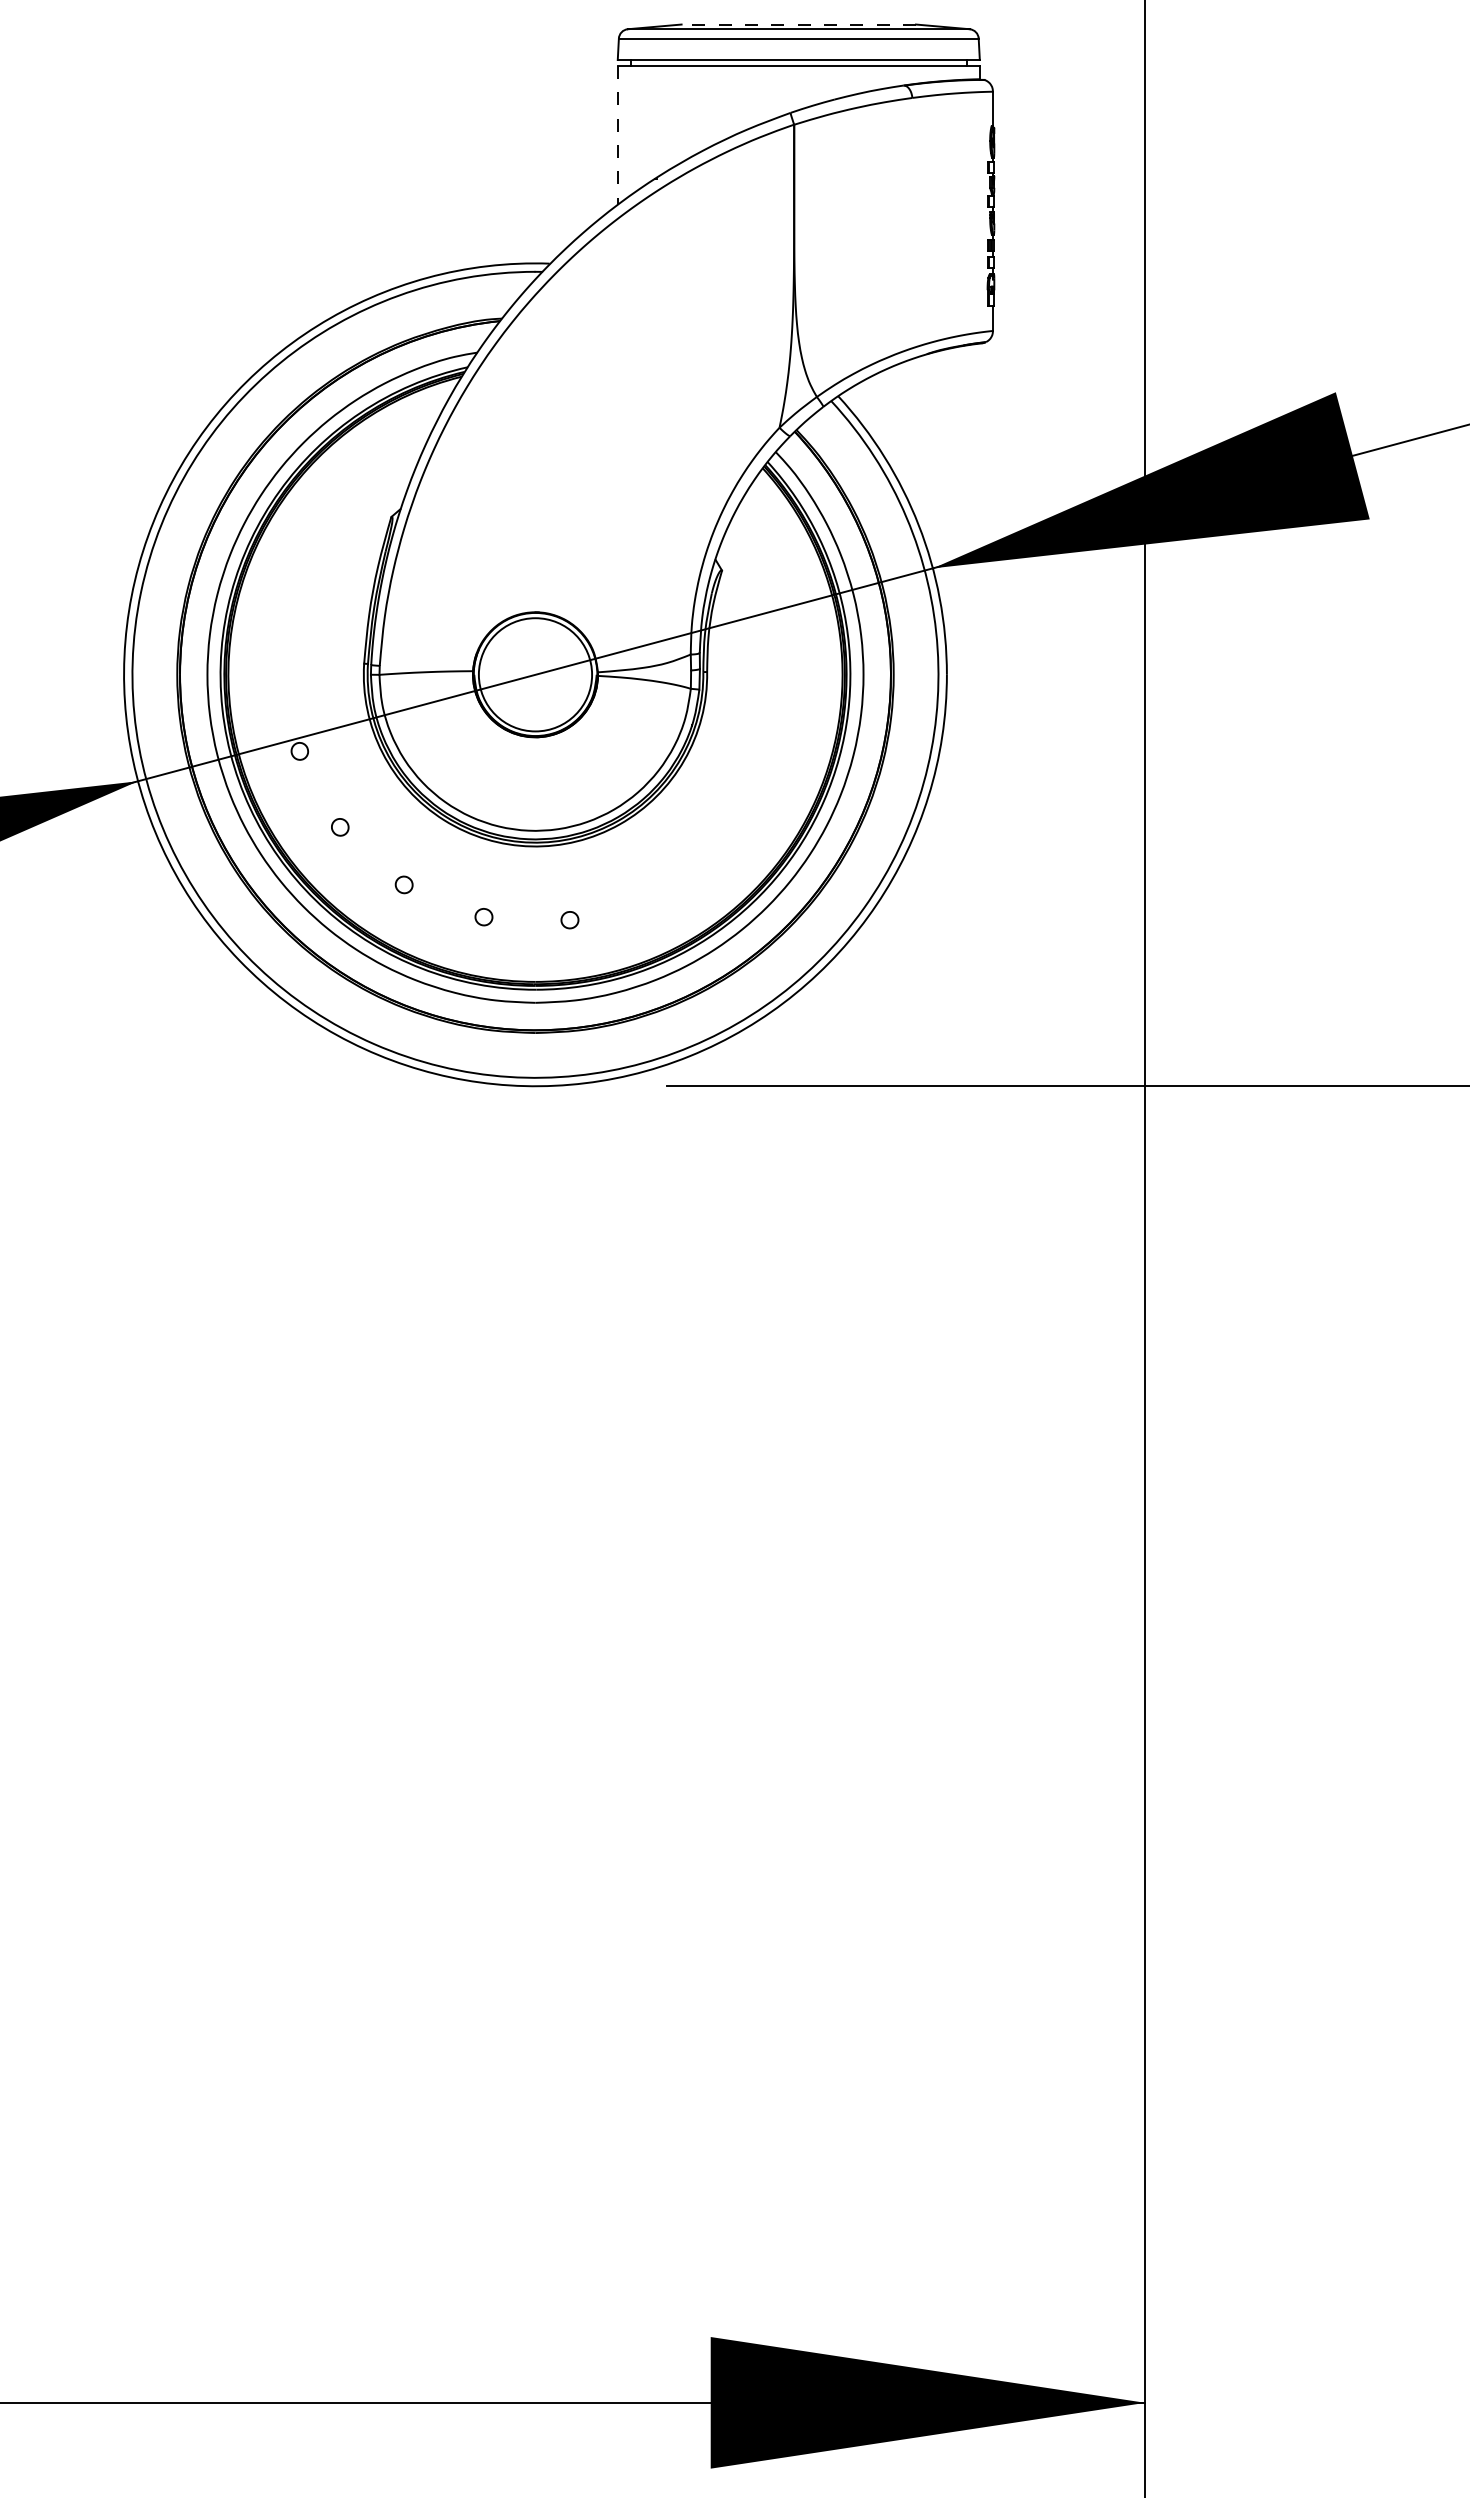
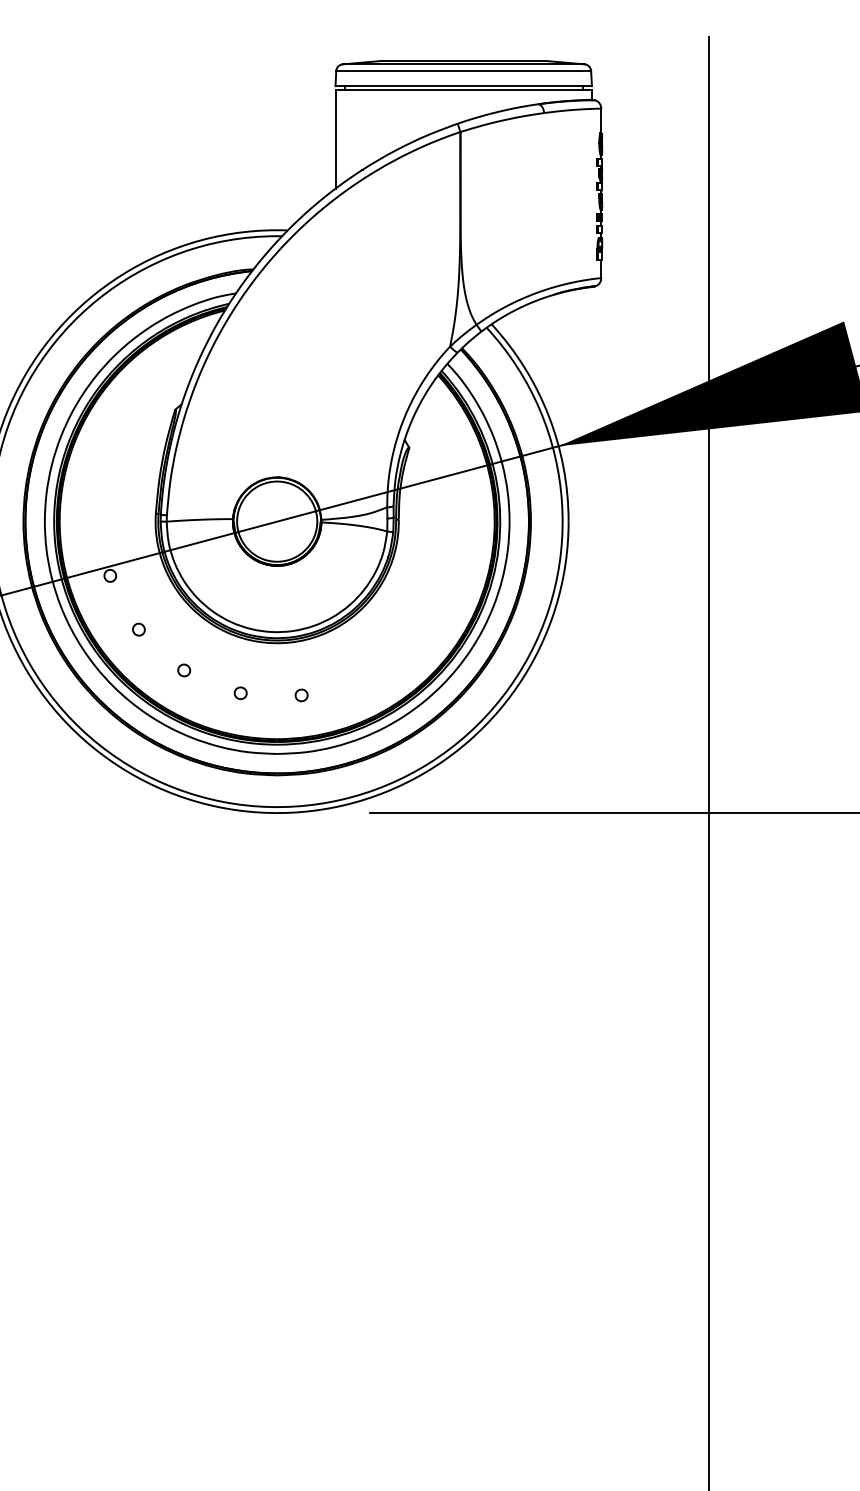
line: (798, 24) -> (463, 61), dashed -> solid
line: (617, 135) -> (335, 139), dashed -> solid

